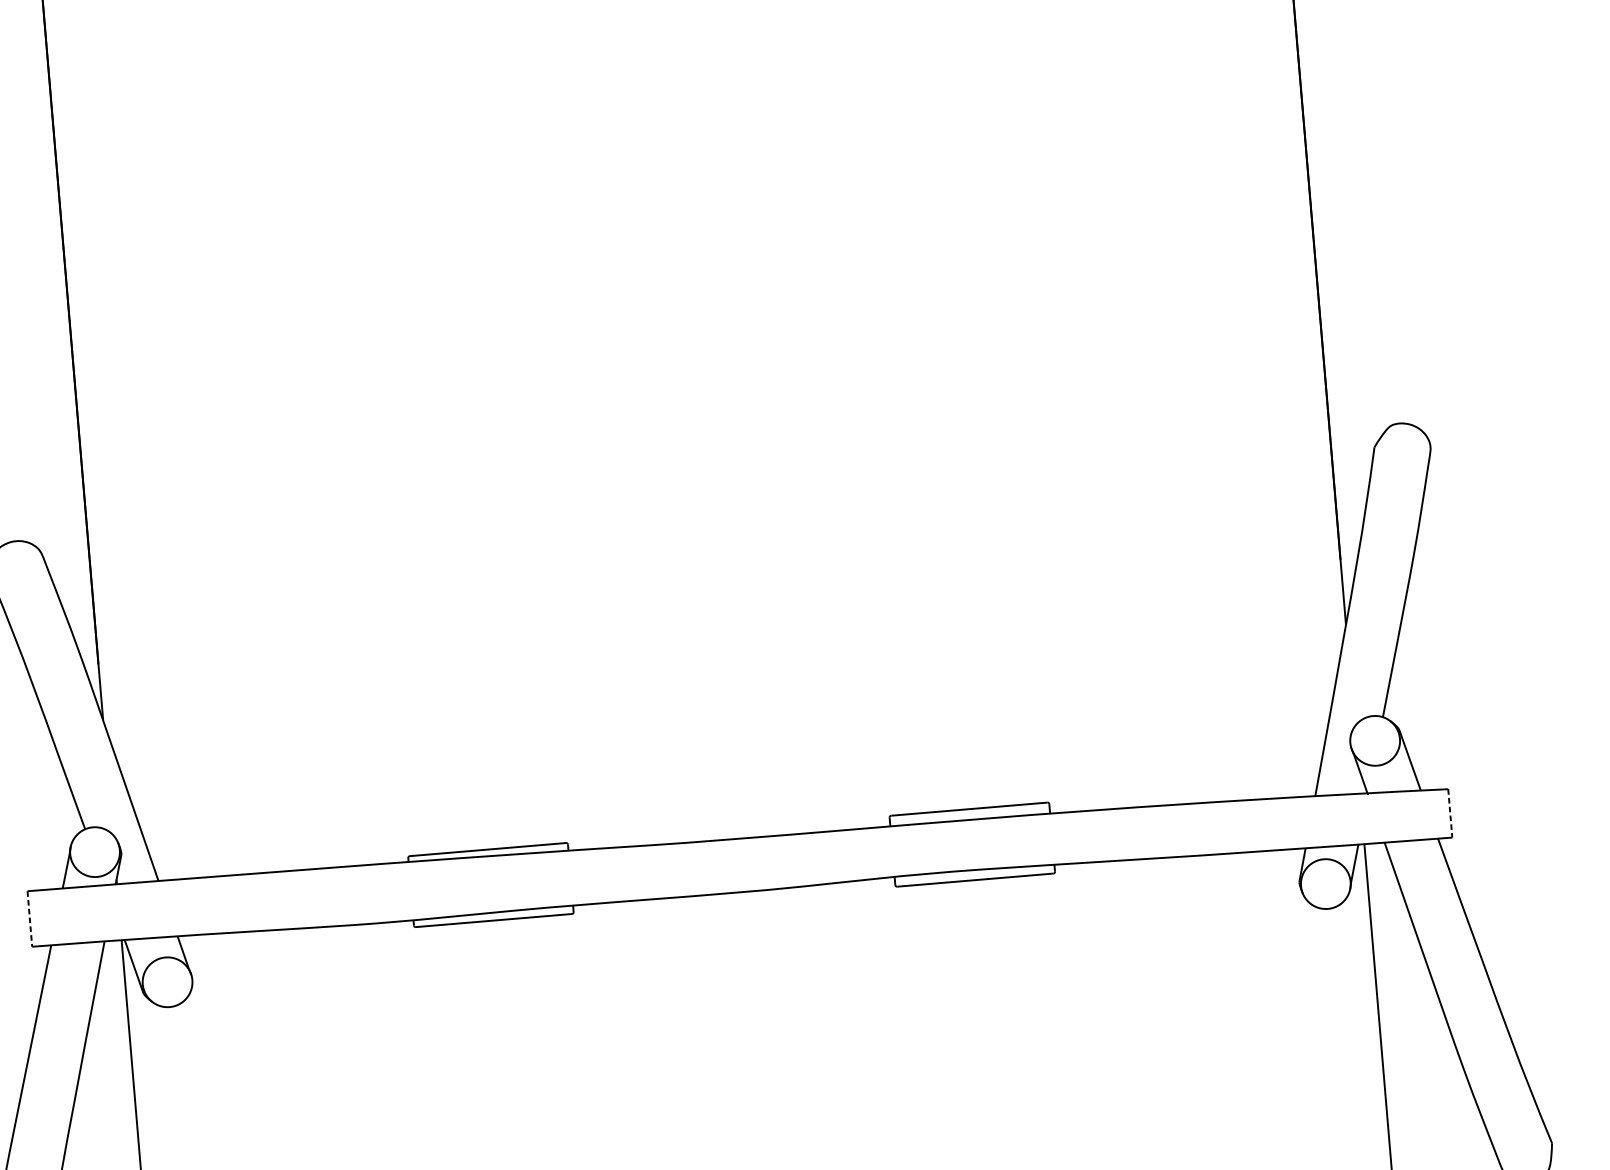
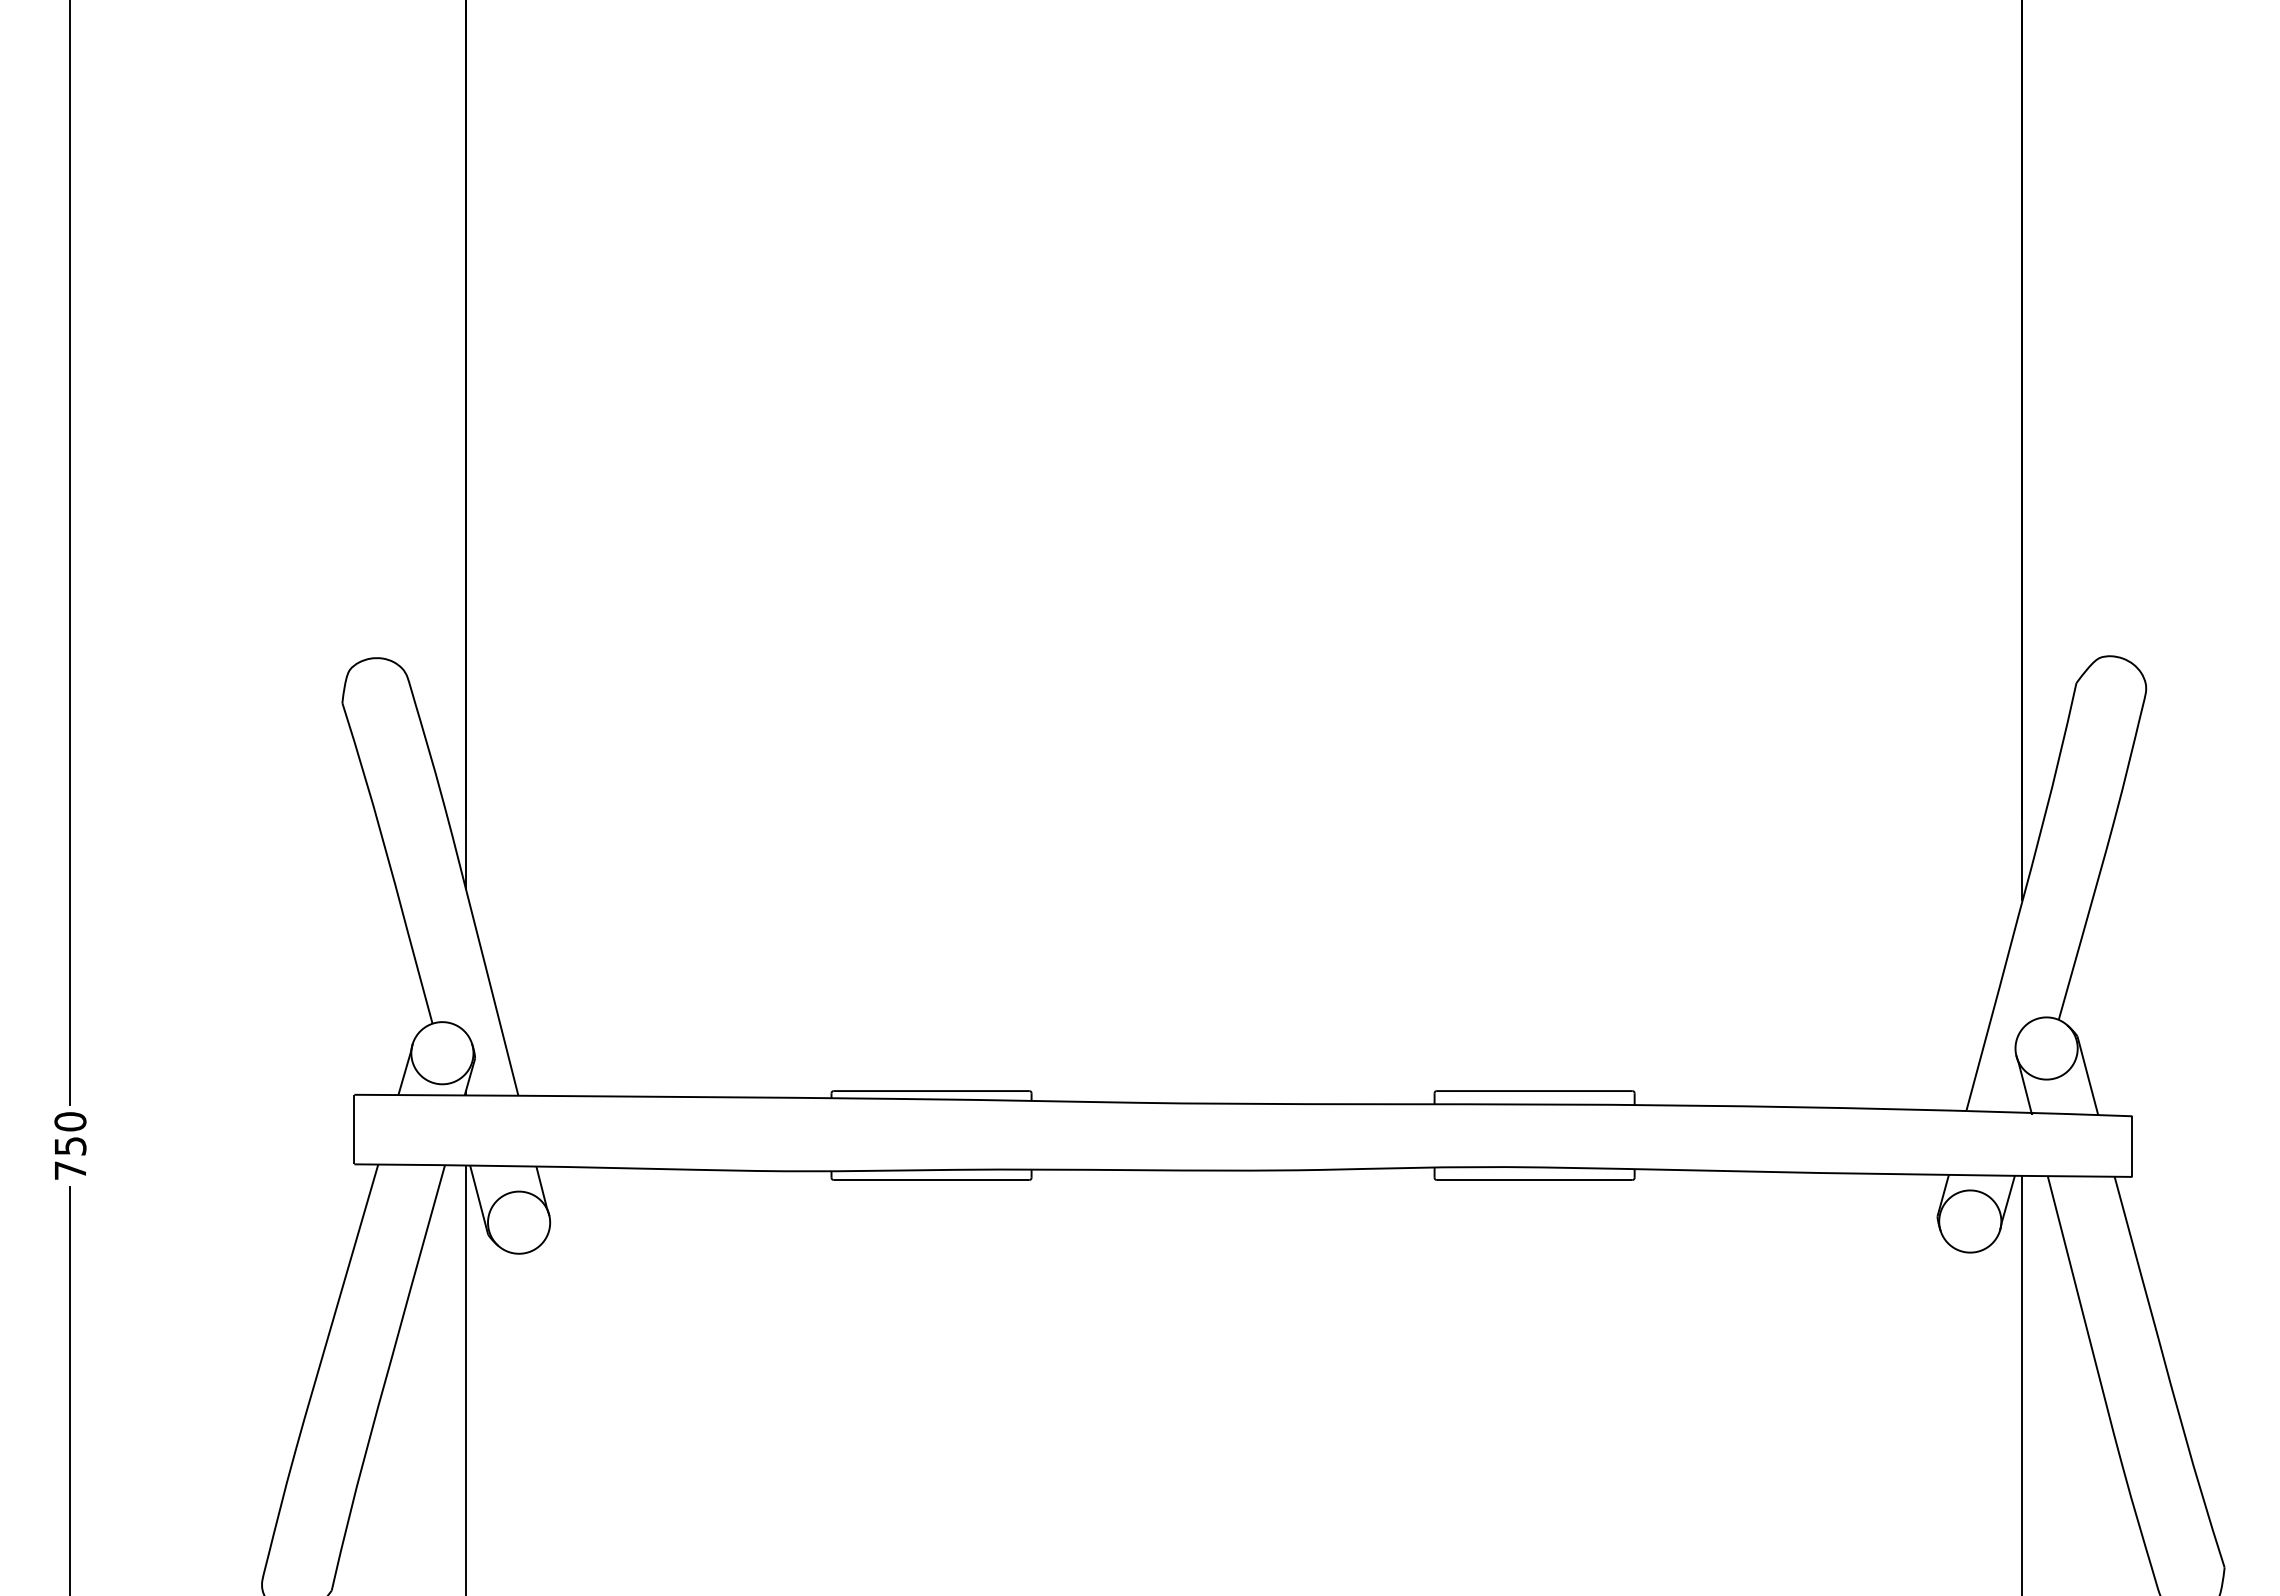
line: (1450, 814) -> (2132, 1147), dashed -> solid
line: (29, 918) -> (354, 1129), dashed -> solid

